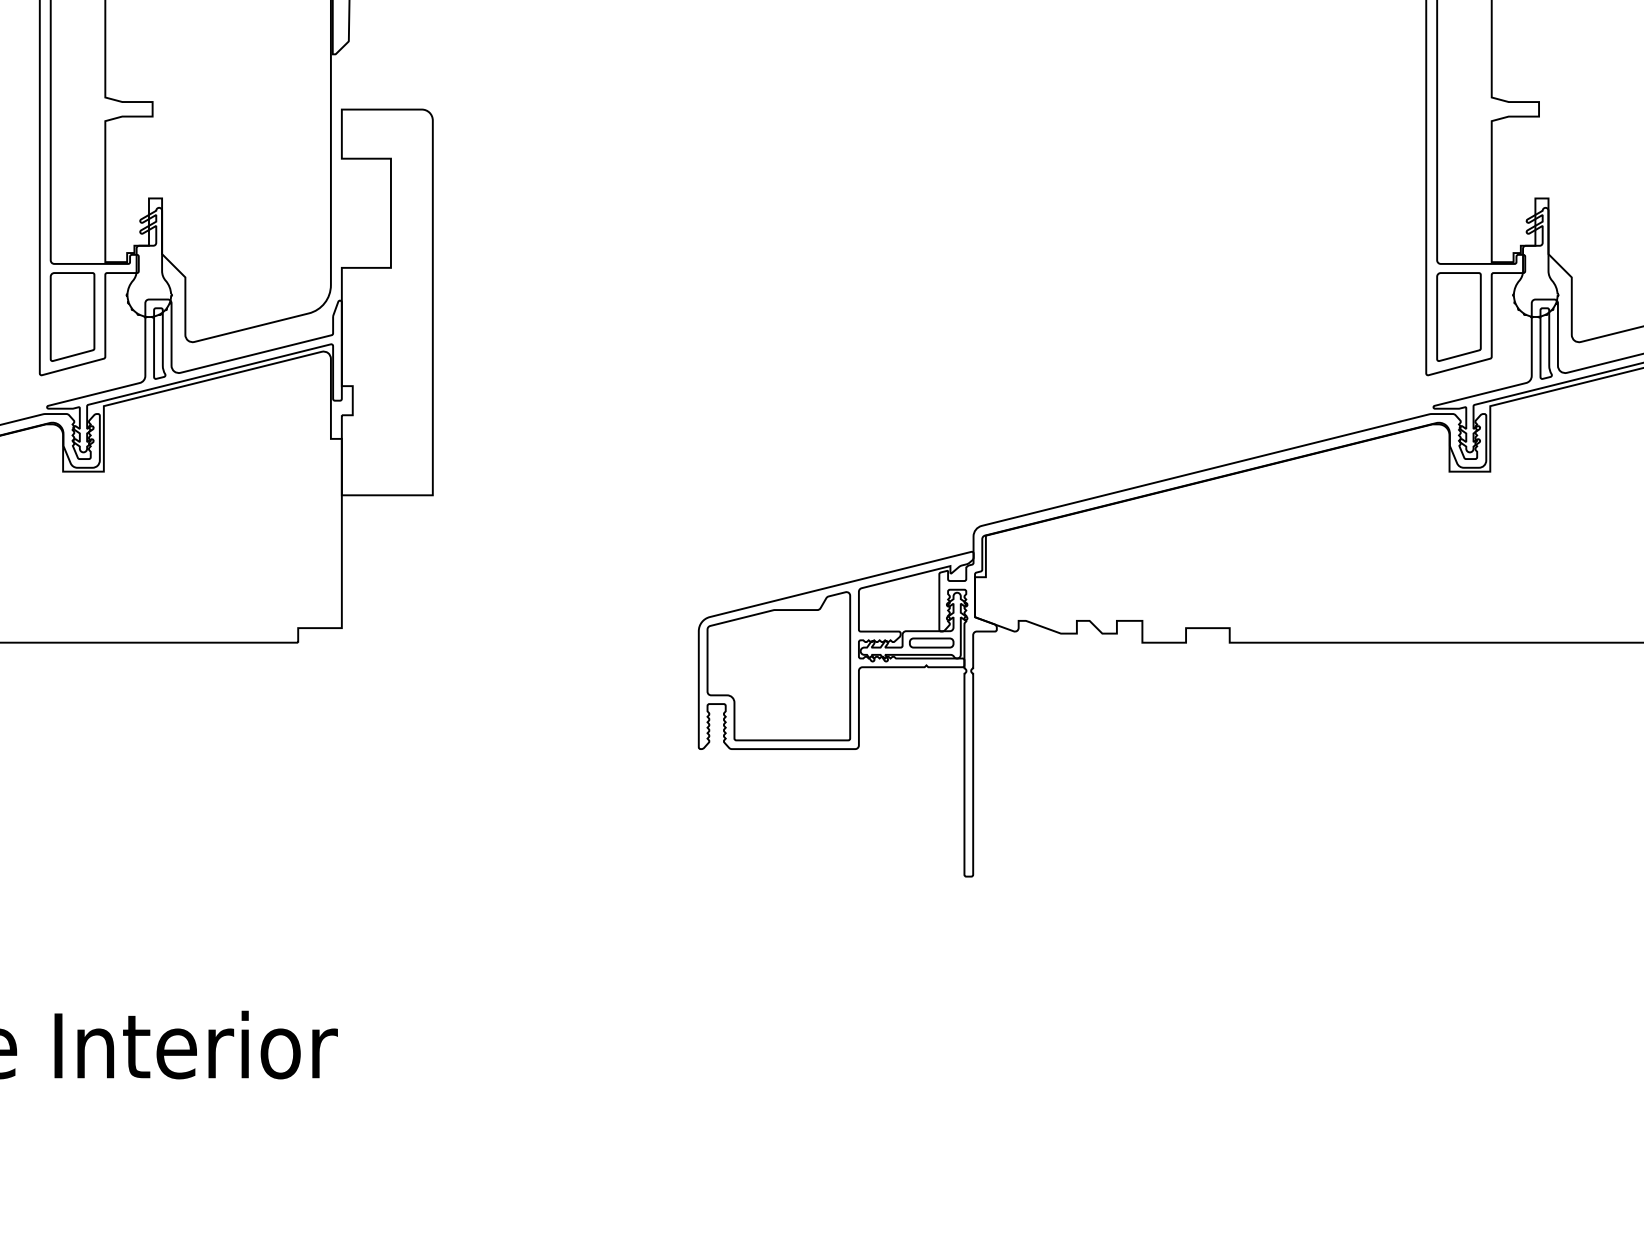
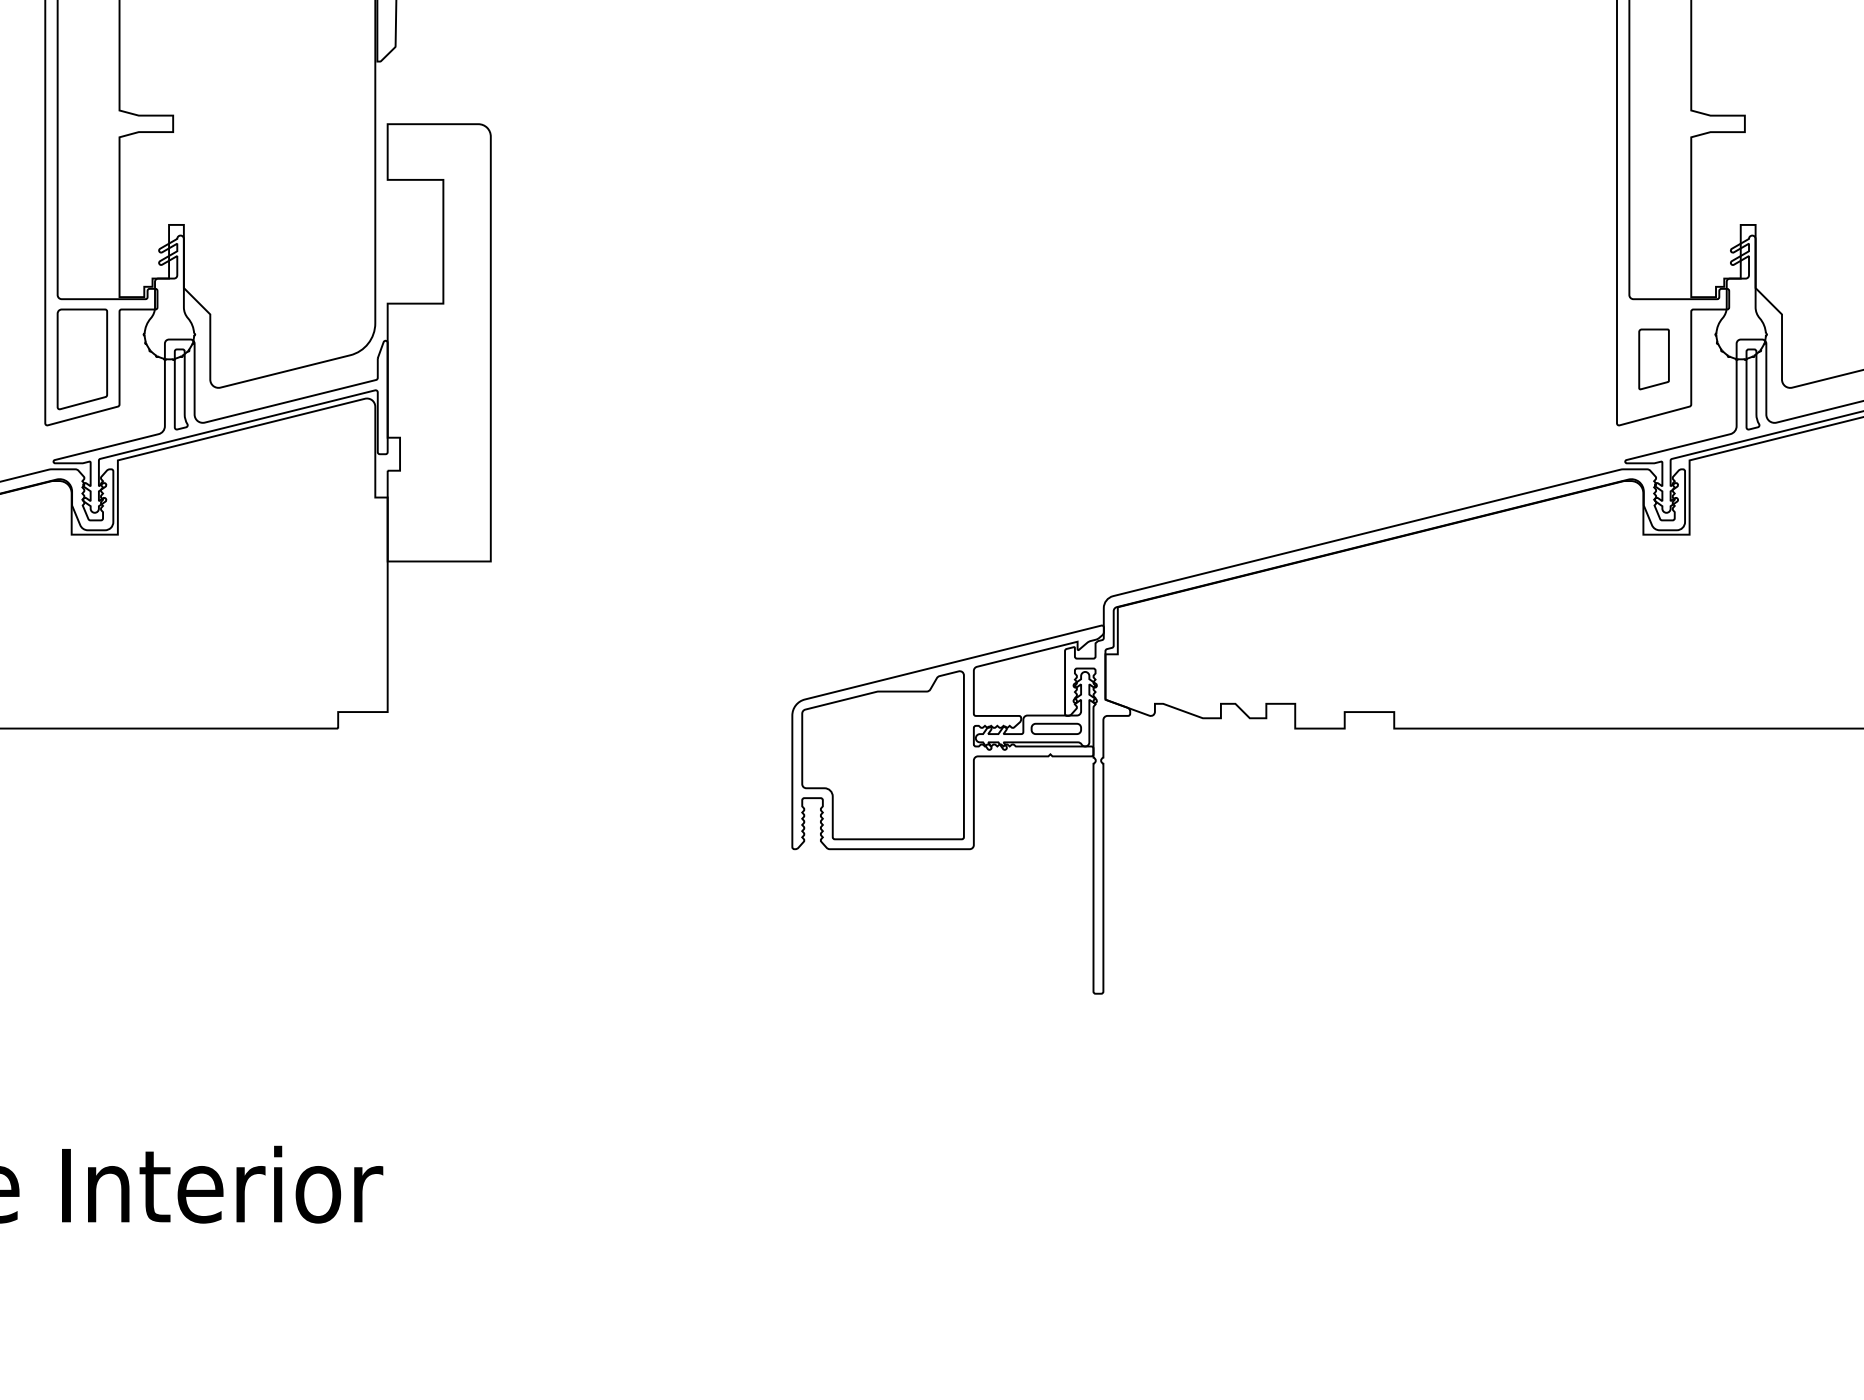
part: (1458, 317) -> (1653, 359), size x0.6

